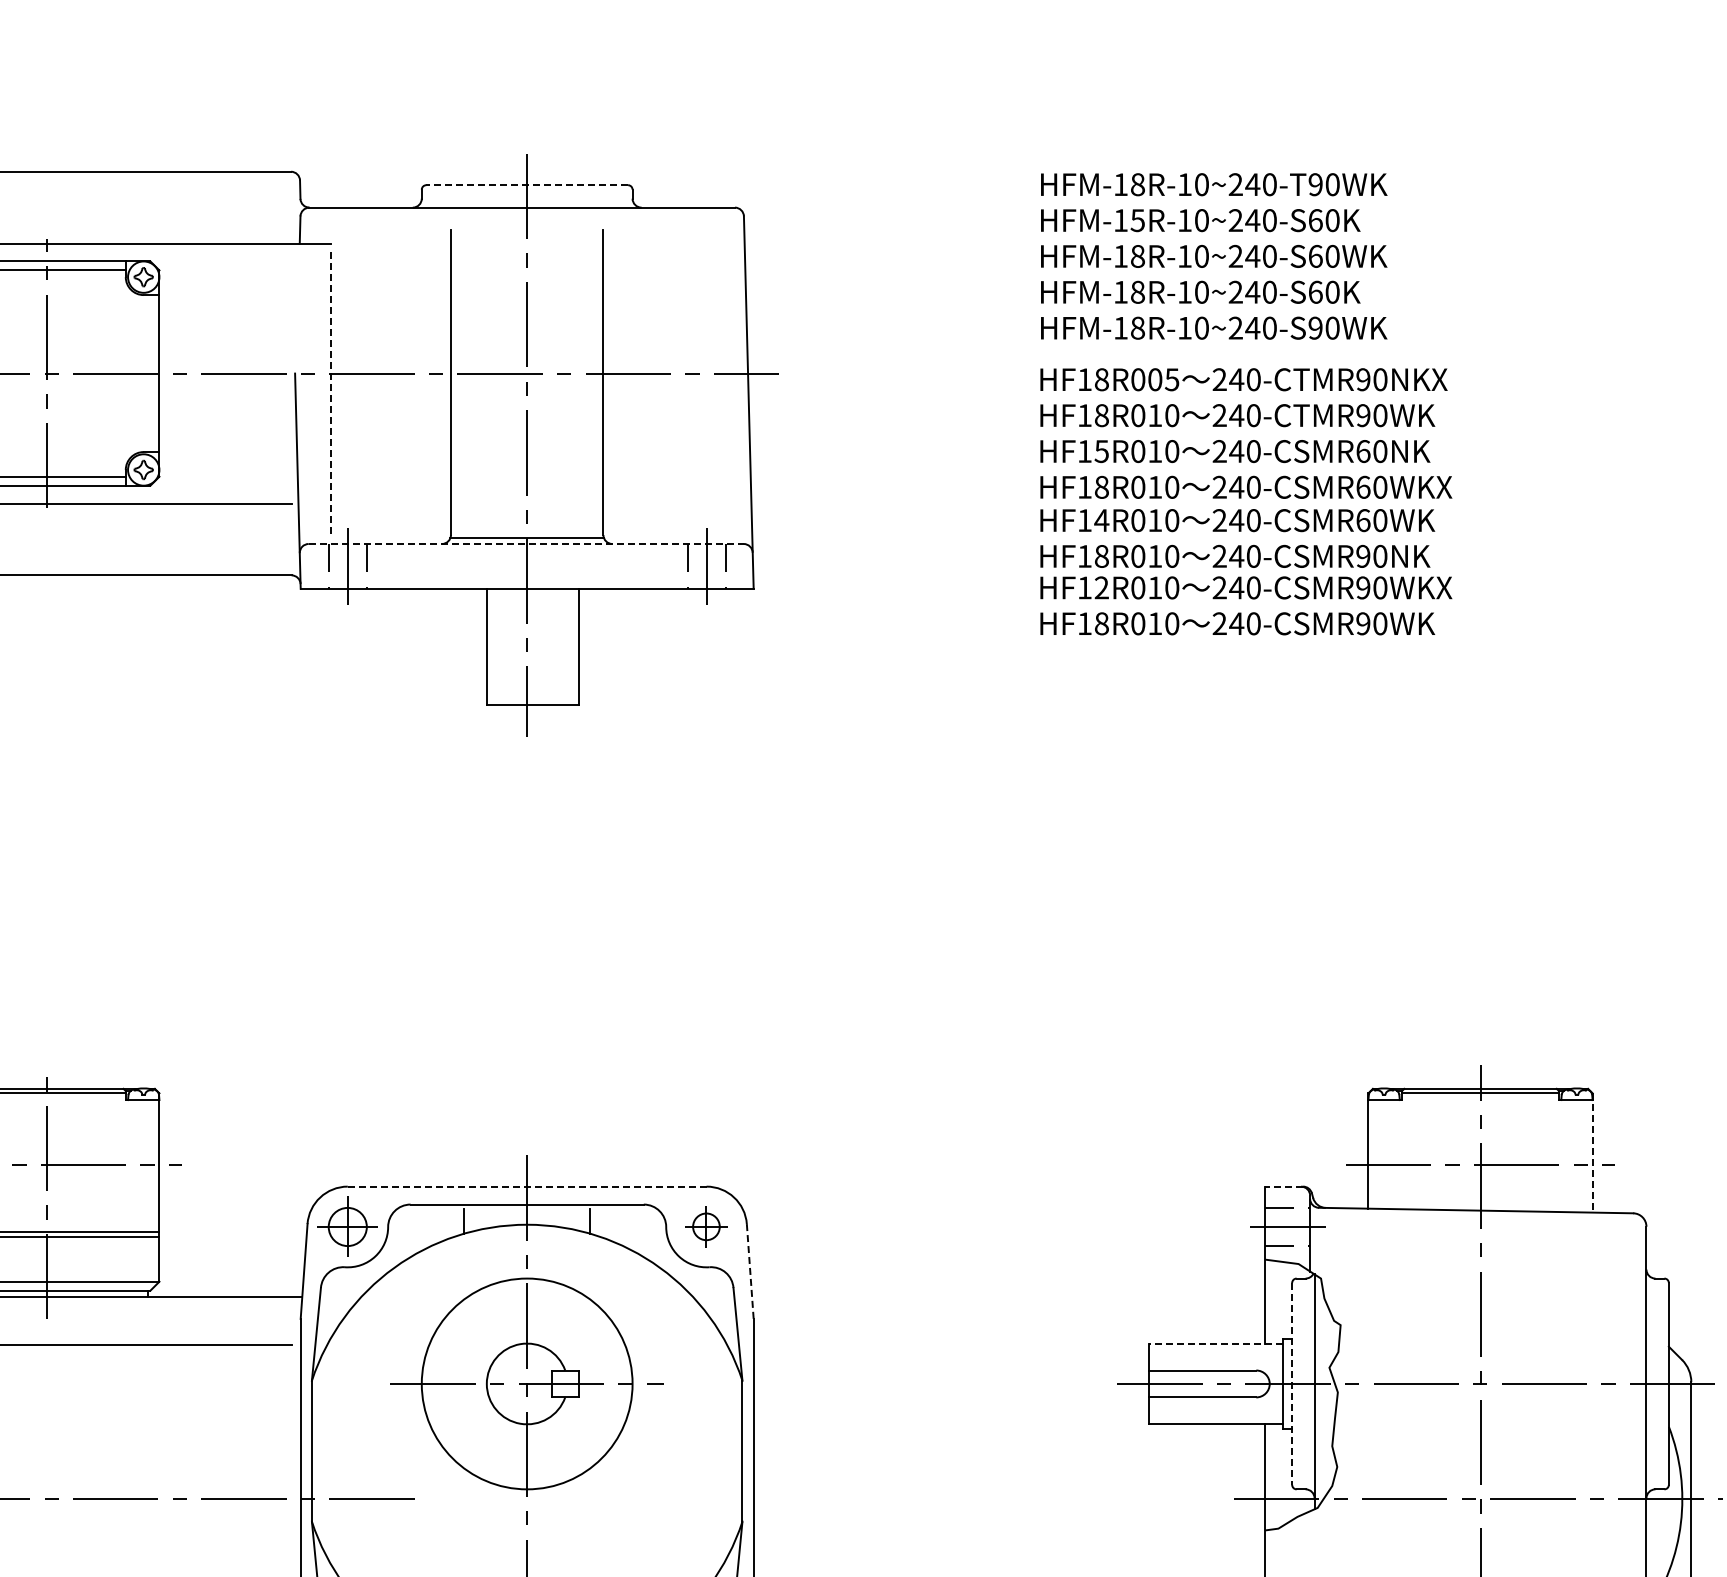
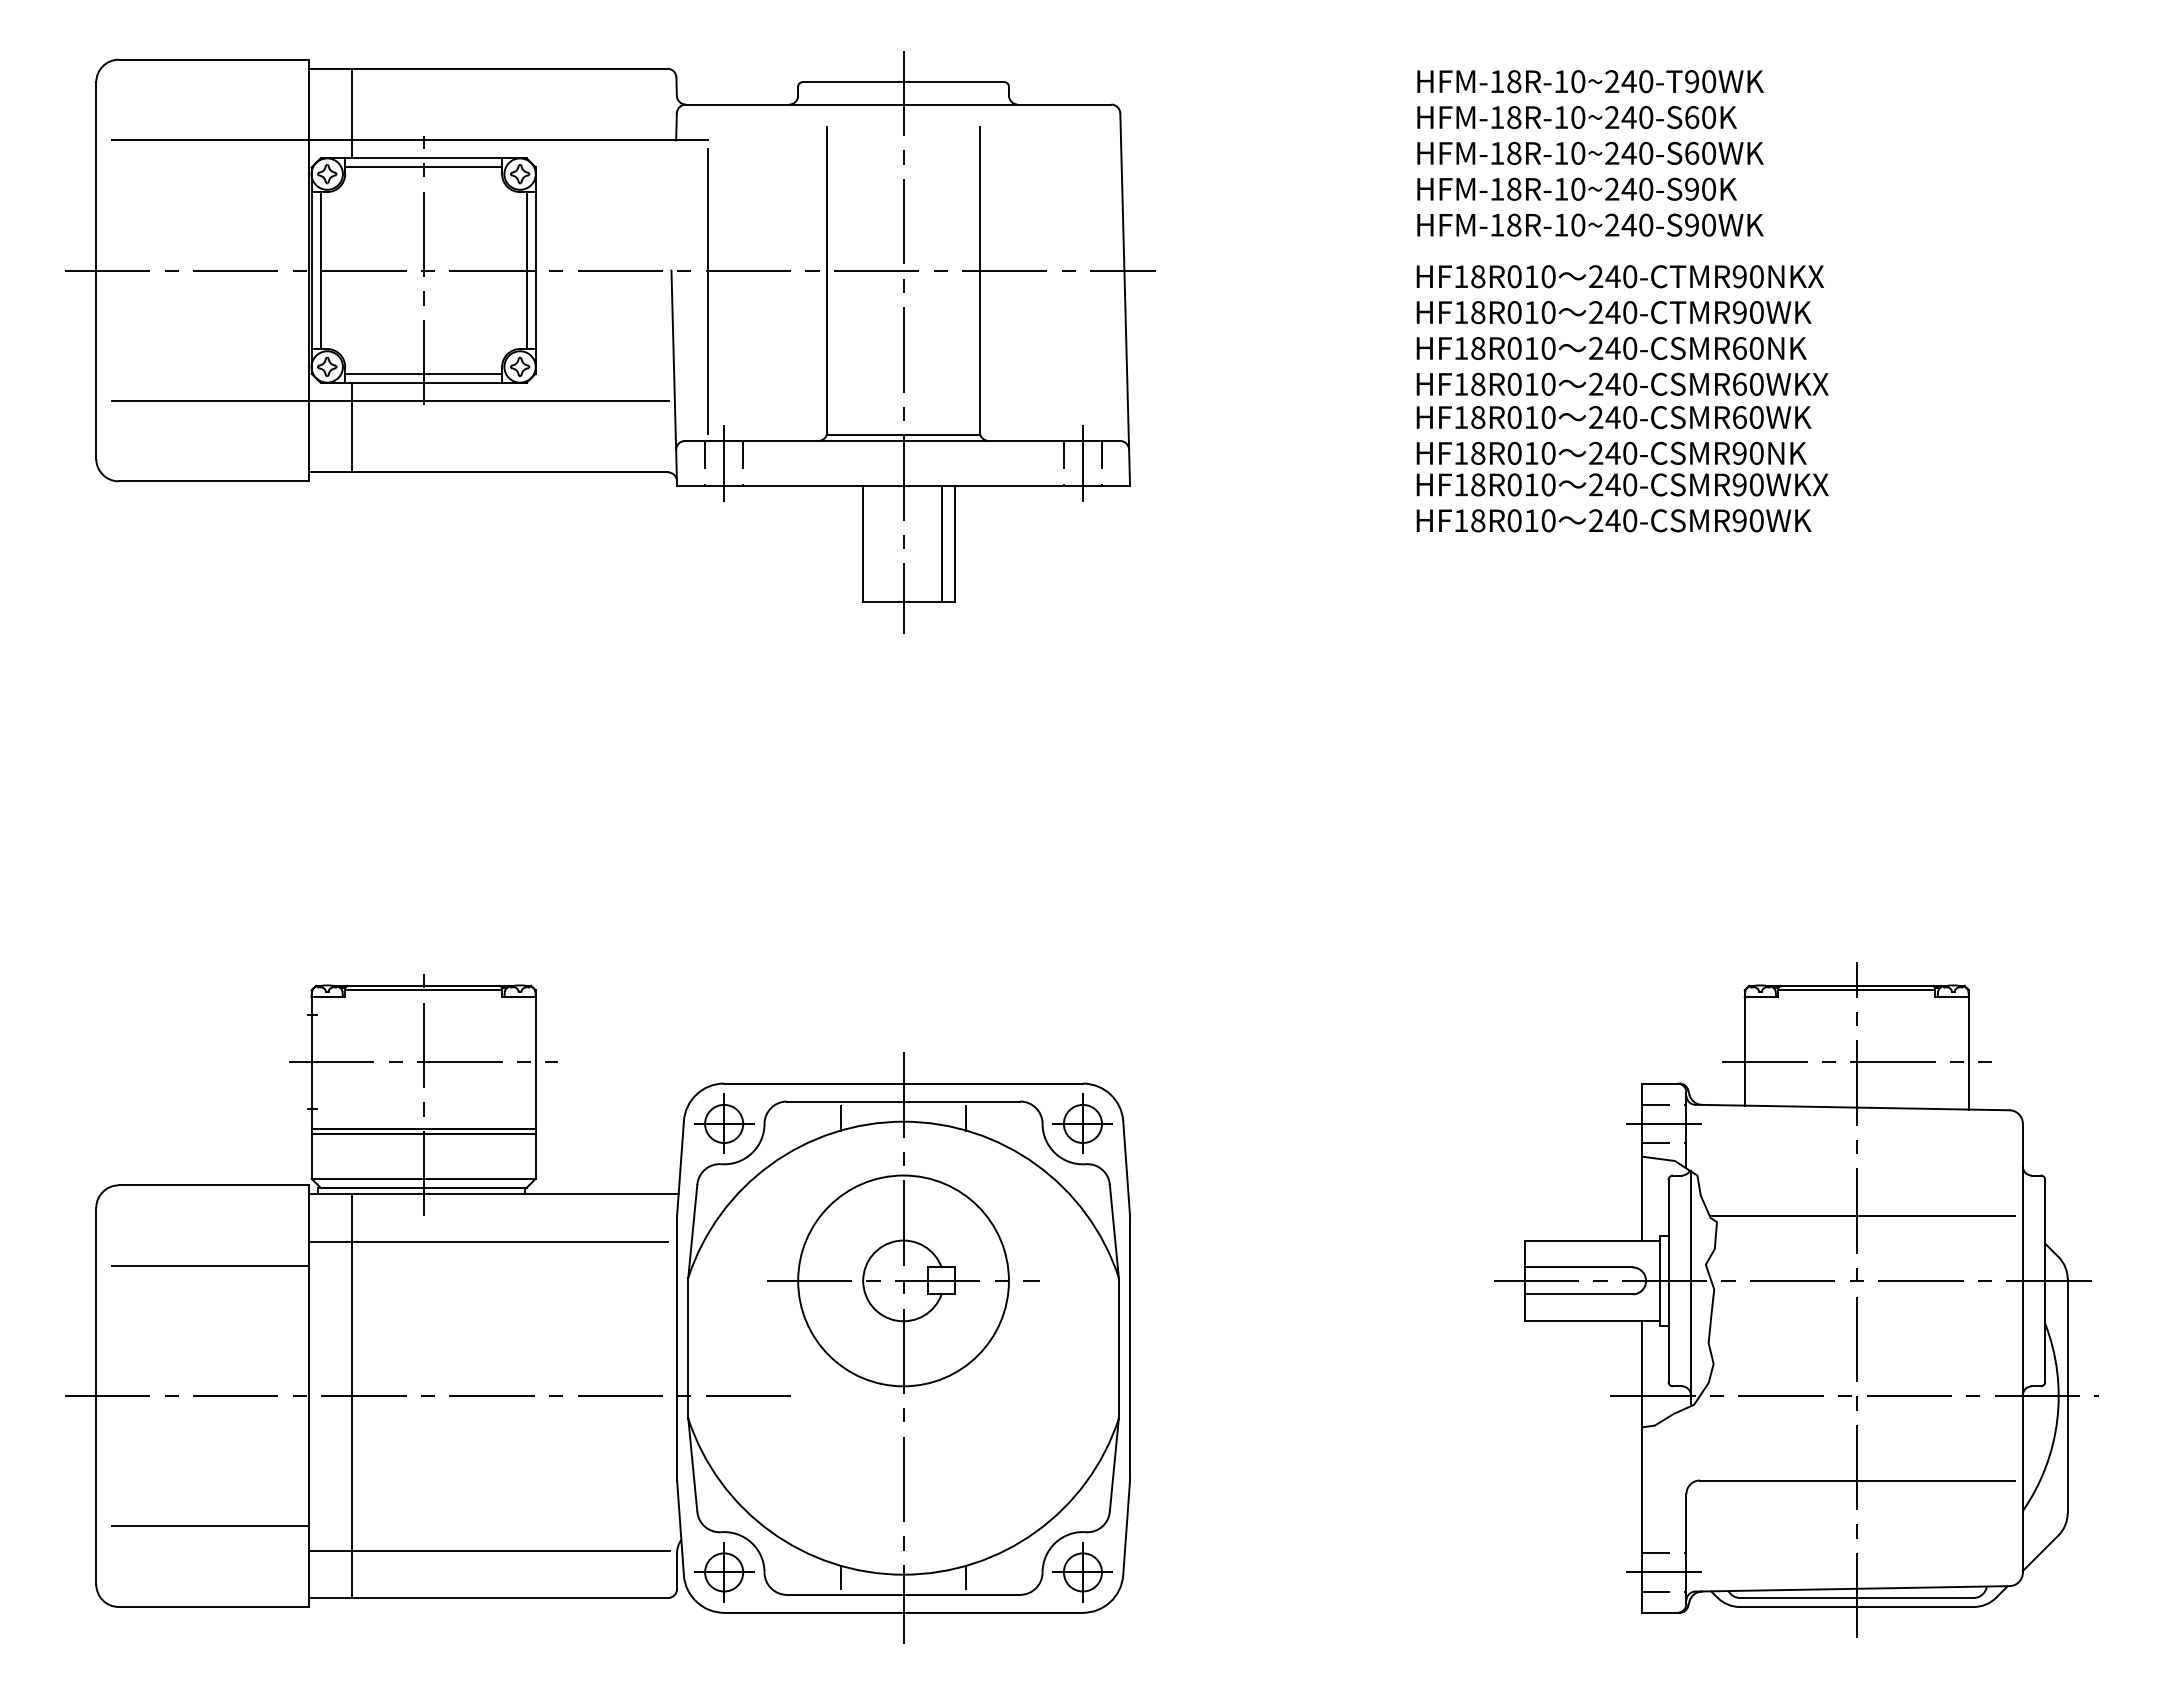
line: (527, 185) -> (903, 82), dashed -> solid
text: (1138, 220) -> (1514, 117), HFM-15R-10~240-S60K -> HFM-18R-10~240-S60K
text: (1316, 291) -> (1692, 188), HFM-18R-10~240-S60K -> HFM-18R-10~240-S90K
line: (150, 373) -> (526, 270), added
text: (1163, 379) -> (1539, 276), HF18R005 -> HF18R010
line: (331, 395) -> (707, 292), dashed -> solid
text: (1102, 451) -> (1478, 348), HF15R010 -> HF18R010
text: (1101, 520) -> (1477, 417), HF14R010 -> HF18R010
line: (526, 543) -> (902, 440), dashed -> solid
text: (1102, 587) -> (1478, 484), HF12R010 -> HF18R010
line: (565, 646) -> (941, 543), added
line: (1593, 1152) -> (1969, 1049), dashed -> solid
line: (528, 1186) -> (904, 1083), dashed -> solid
line: (1284, 1186) -> (1660, 1083), dashed -> solid
part: (706, 1226) -> (1082, 1123), size x1.43
line: (750, 1271) -> (1126, 1168), dashed -> solid
line: (1486, 1318) -> (1862, 1215), added
line: (1215, 1343) -> (1591, 1240), dashed -> solid
line: (1292, 1383) -> (1668, 1280), dashed -> solid

